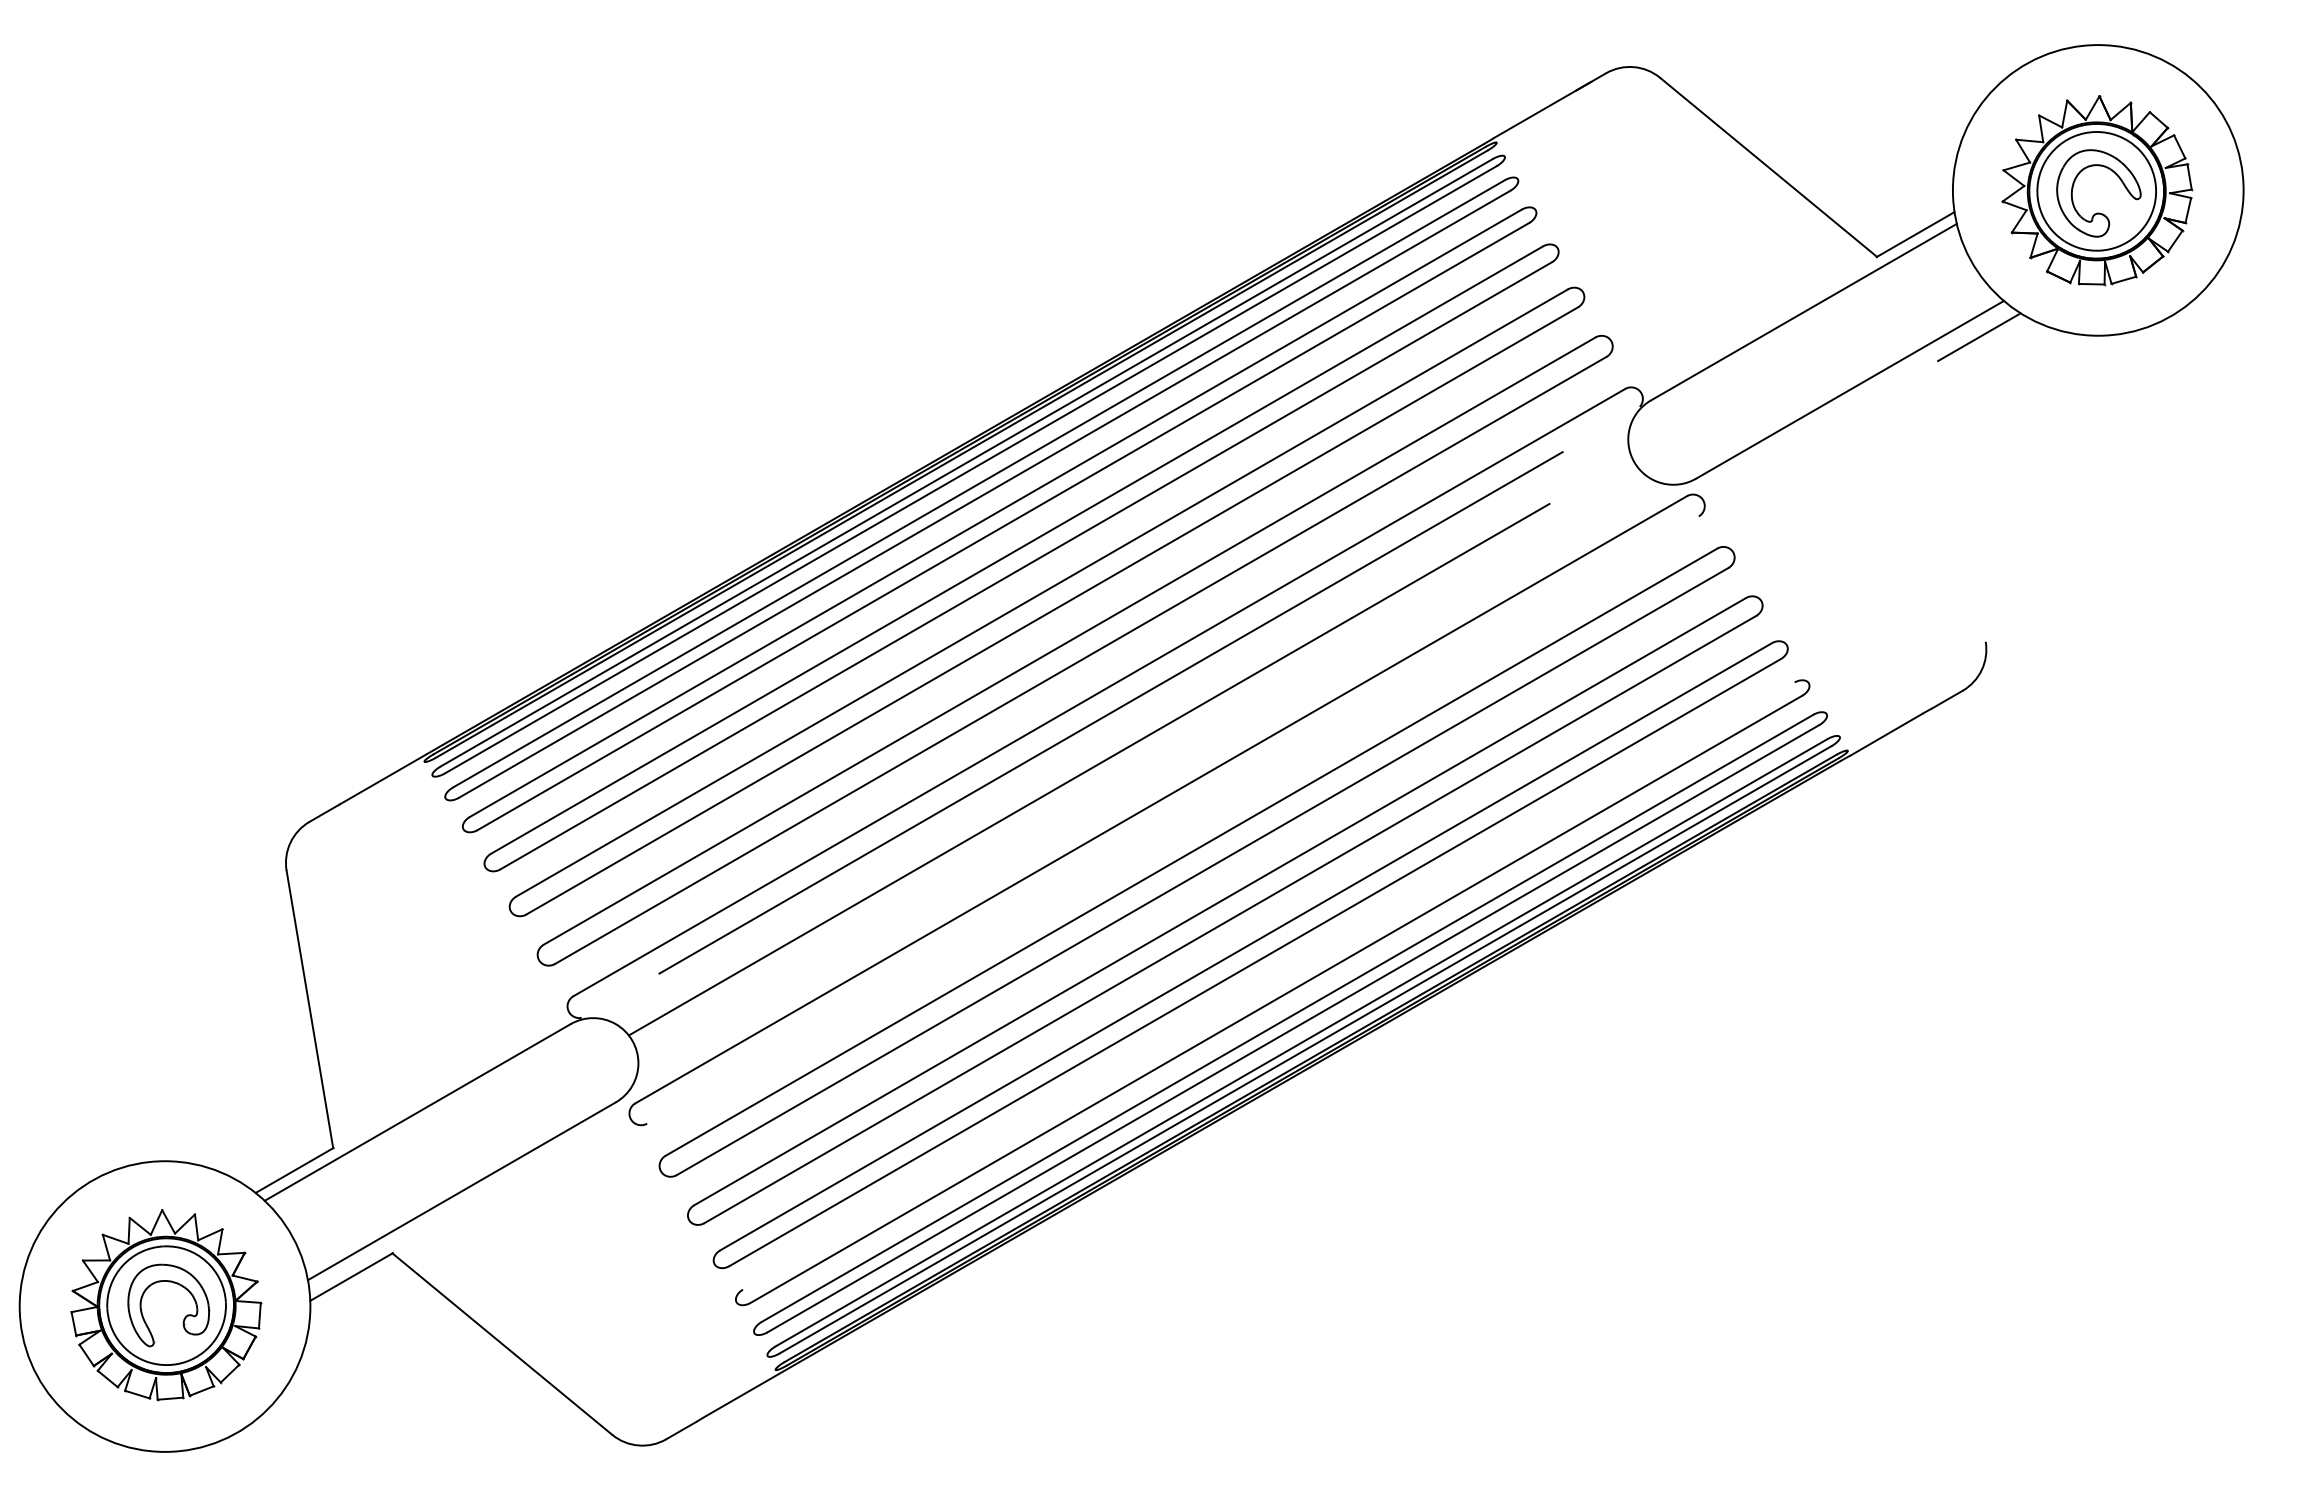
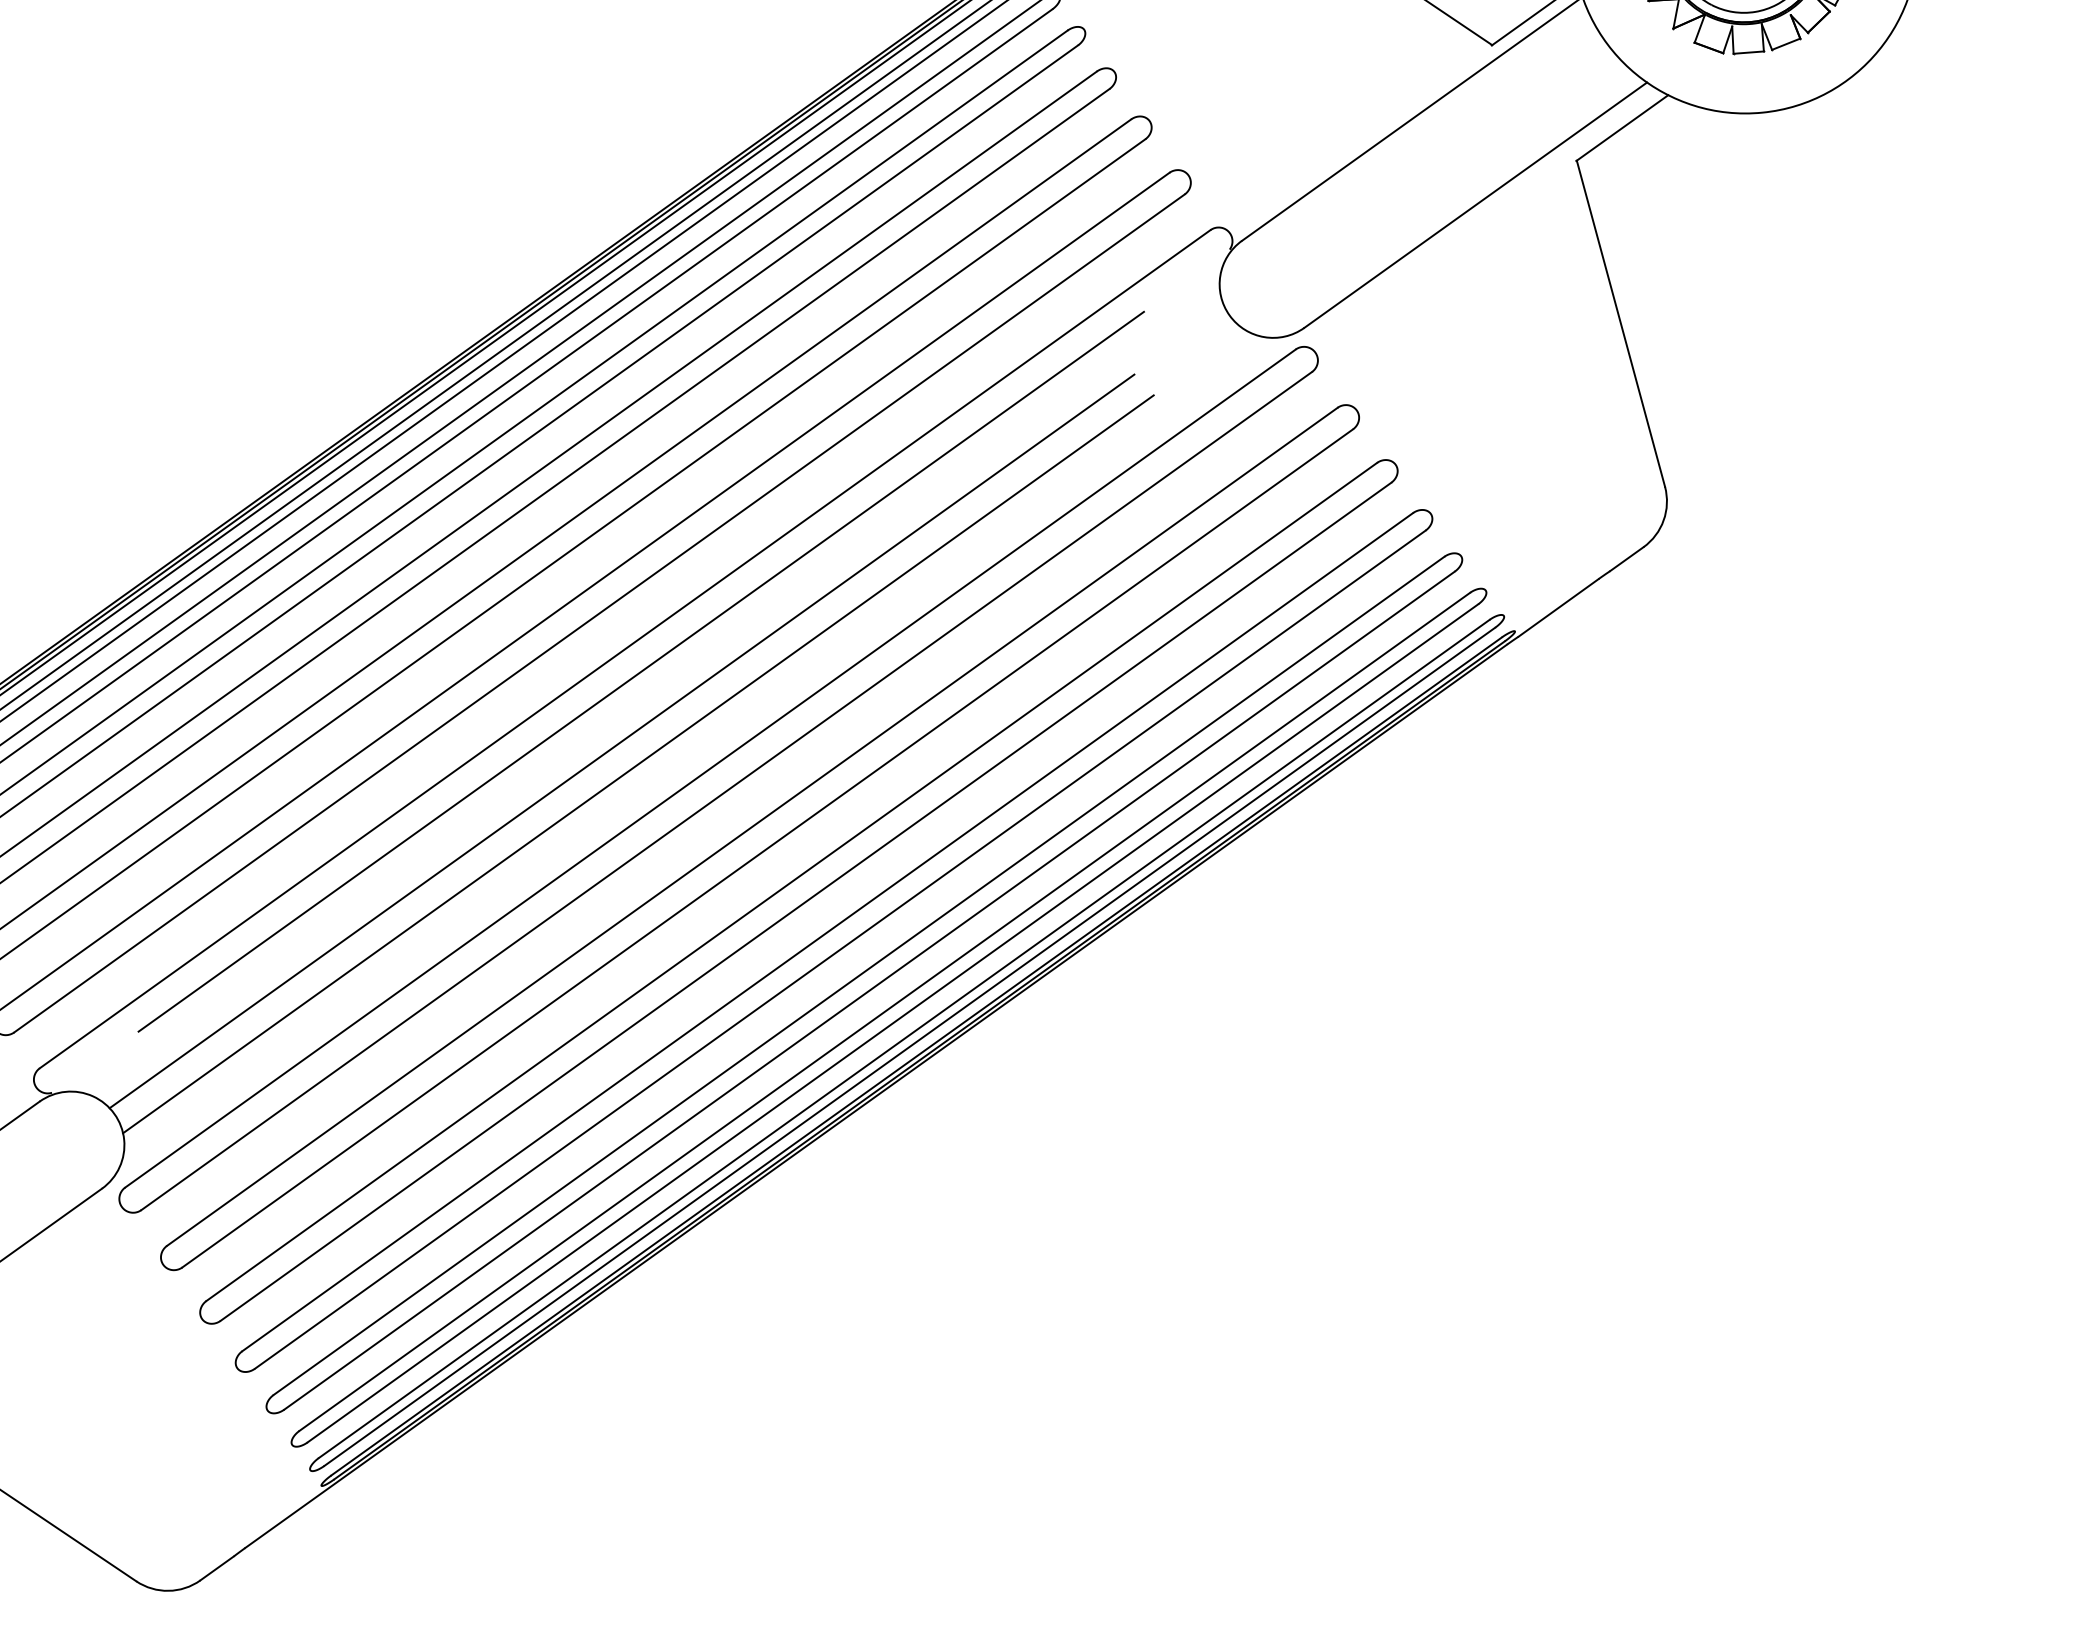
line: (1961, 500) -> (1620, 322), added
line: (1101, 790) -> (638, 764), added
line: (1172, 819) -> (726, 790), added
line: (1268, 985) -> (858, 975), added

